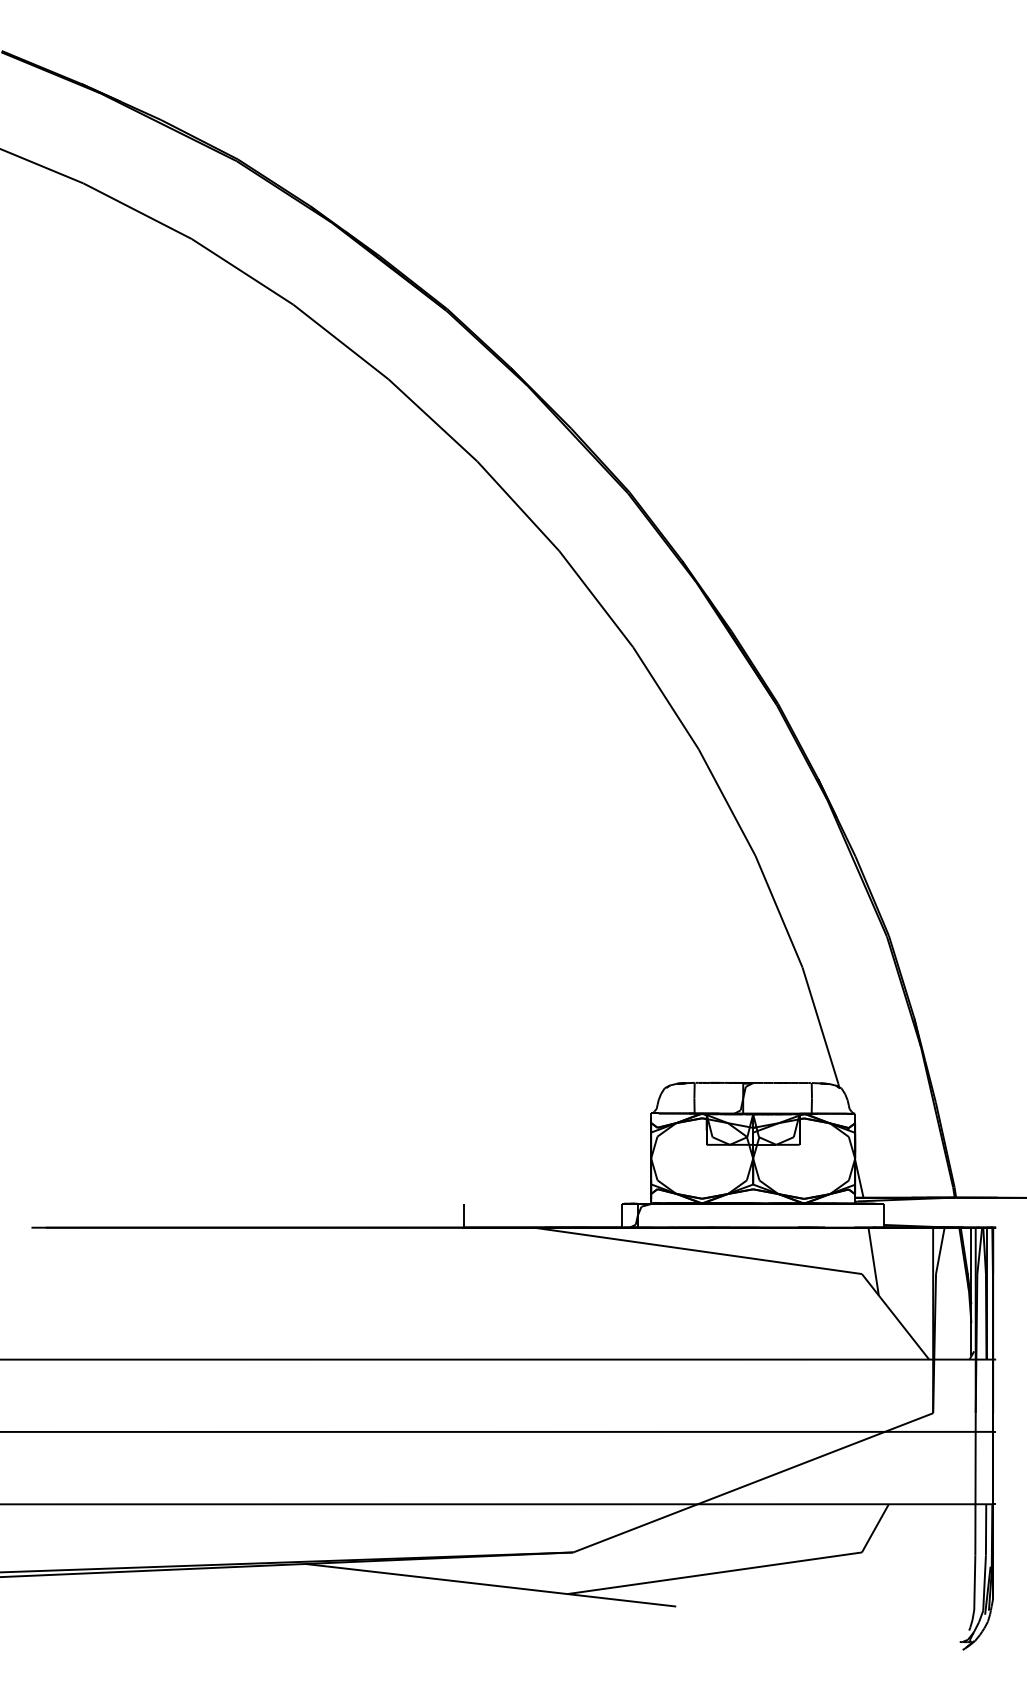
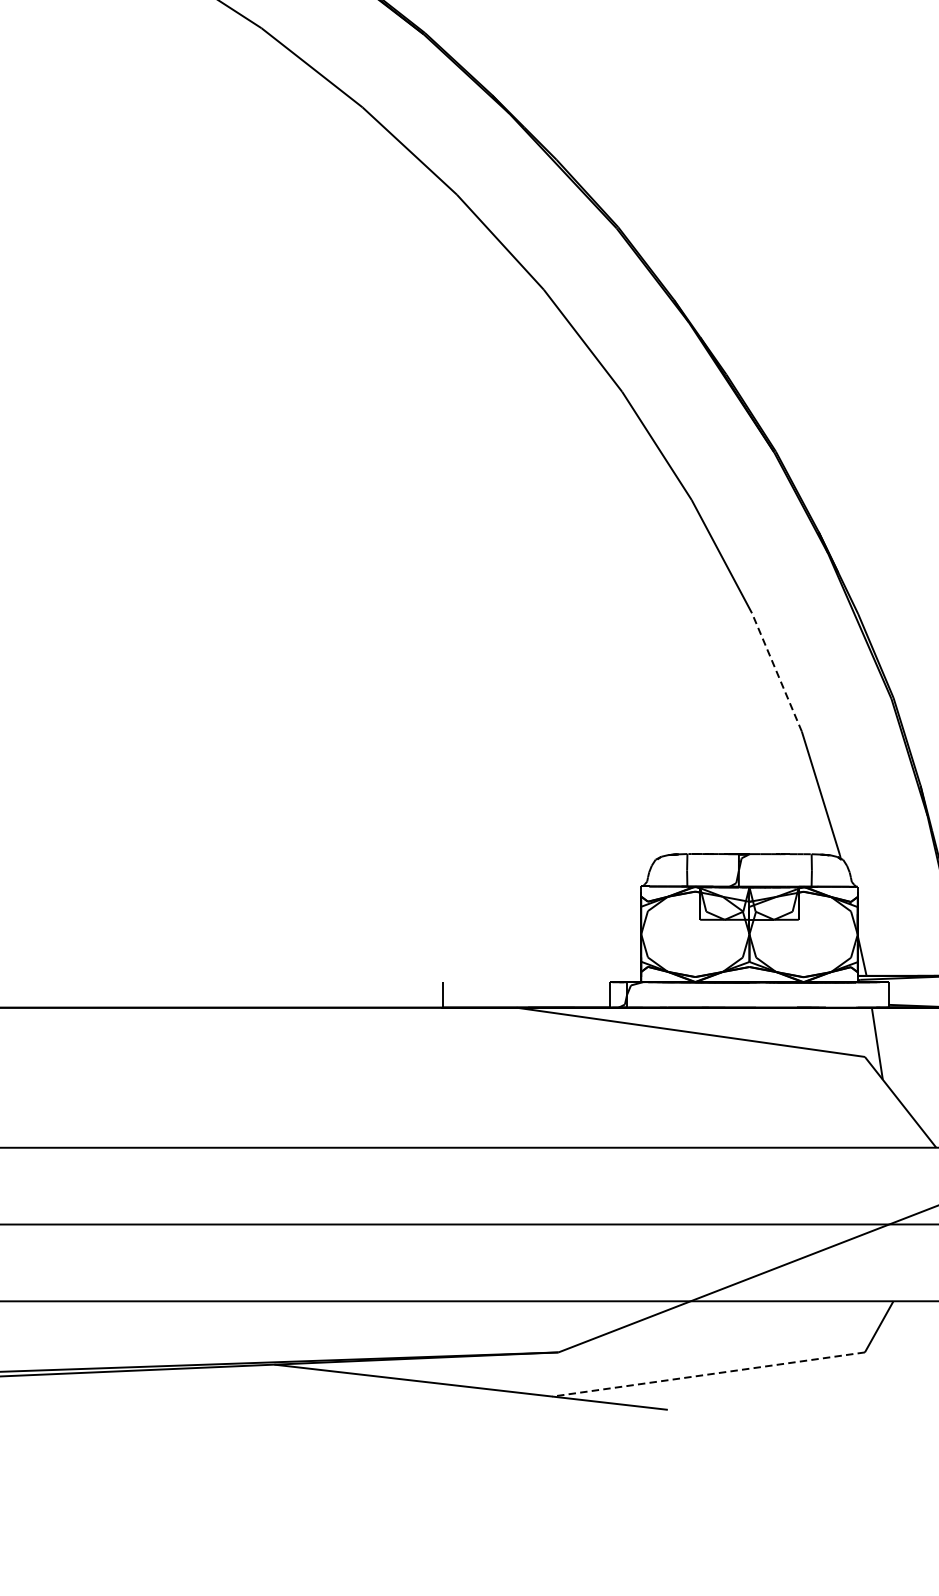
line: (778, 911) -> (776, 672), solid -> dashed
line: (714, 1573) -> (708, 1374), solid -> dashed

